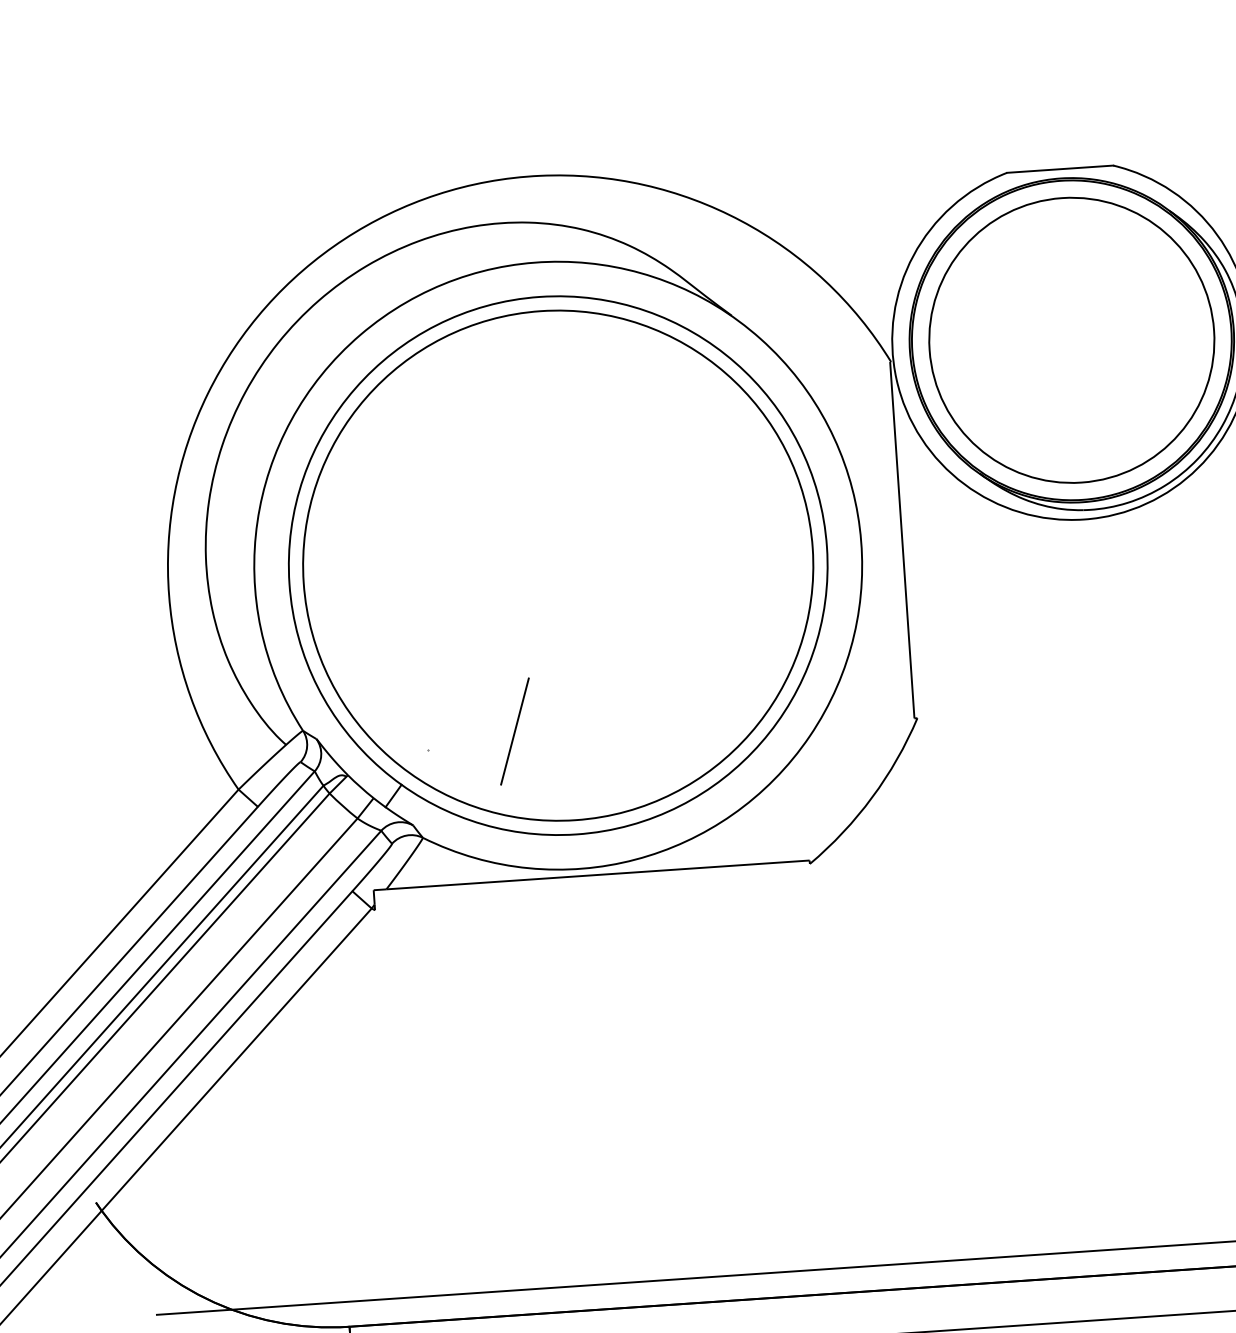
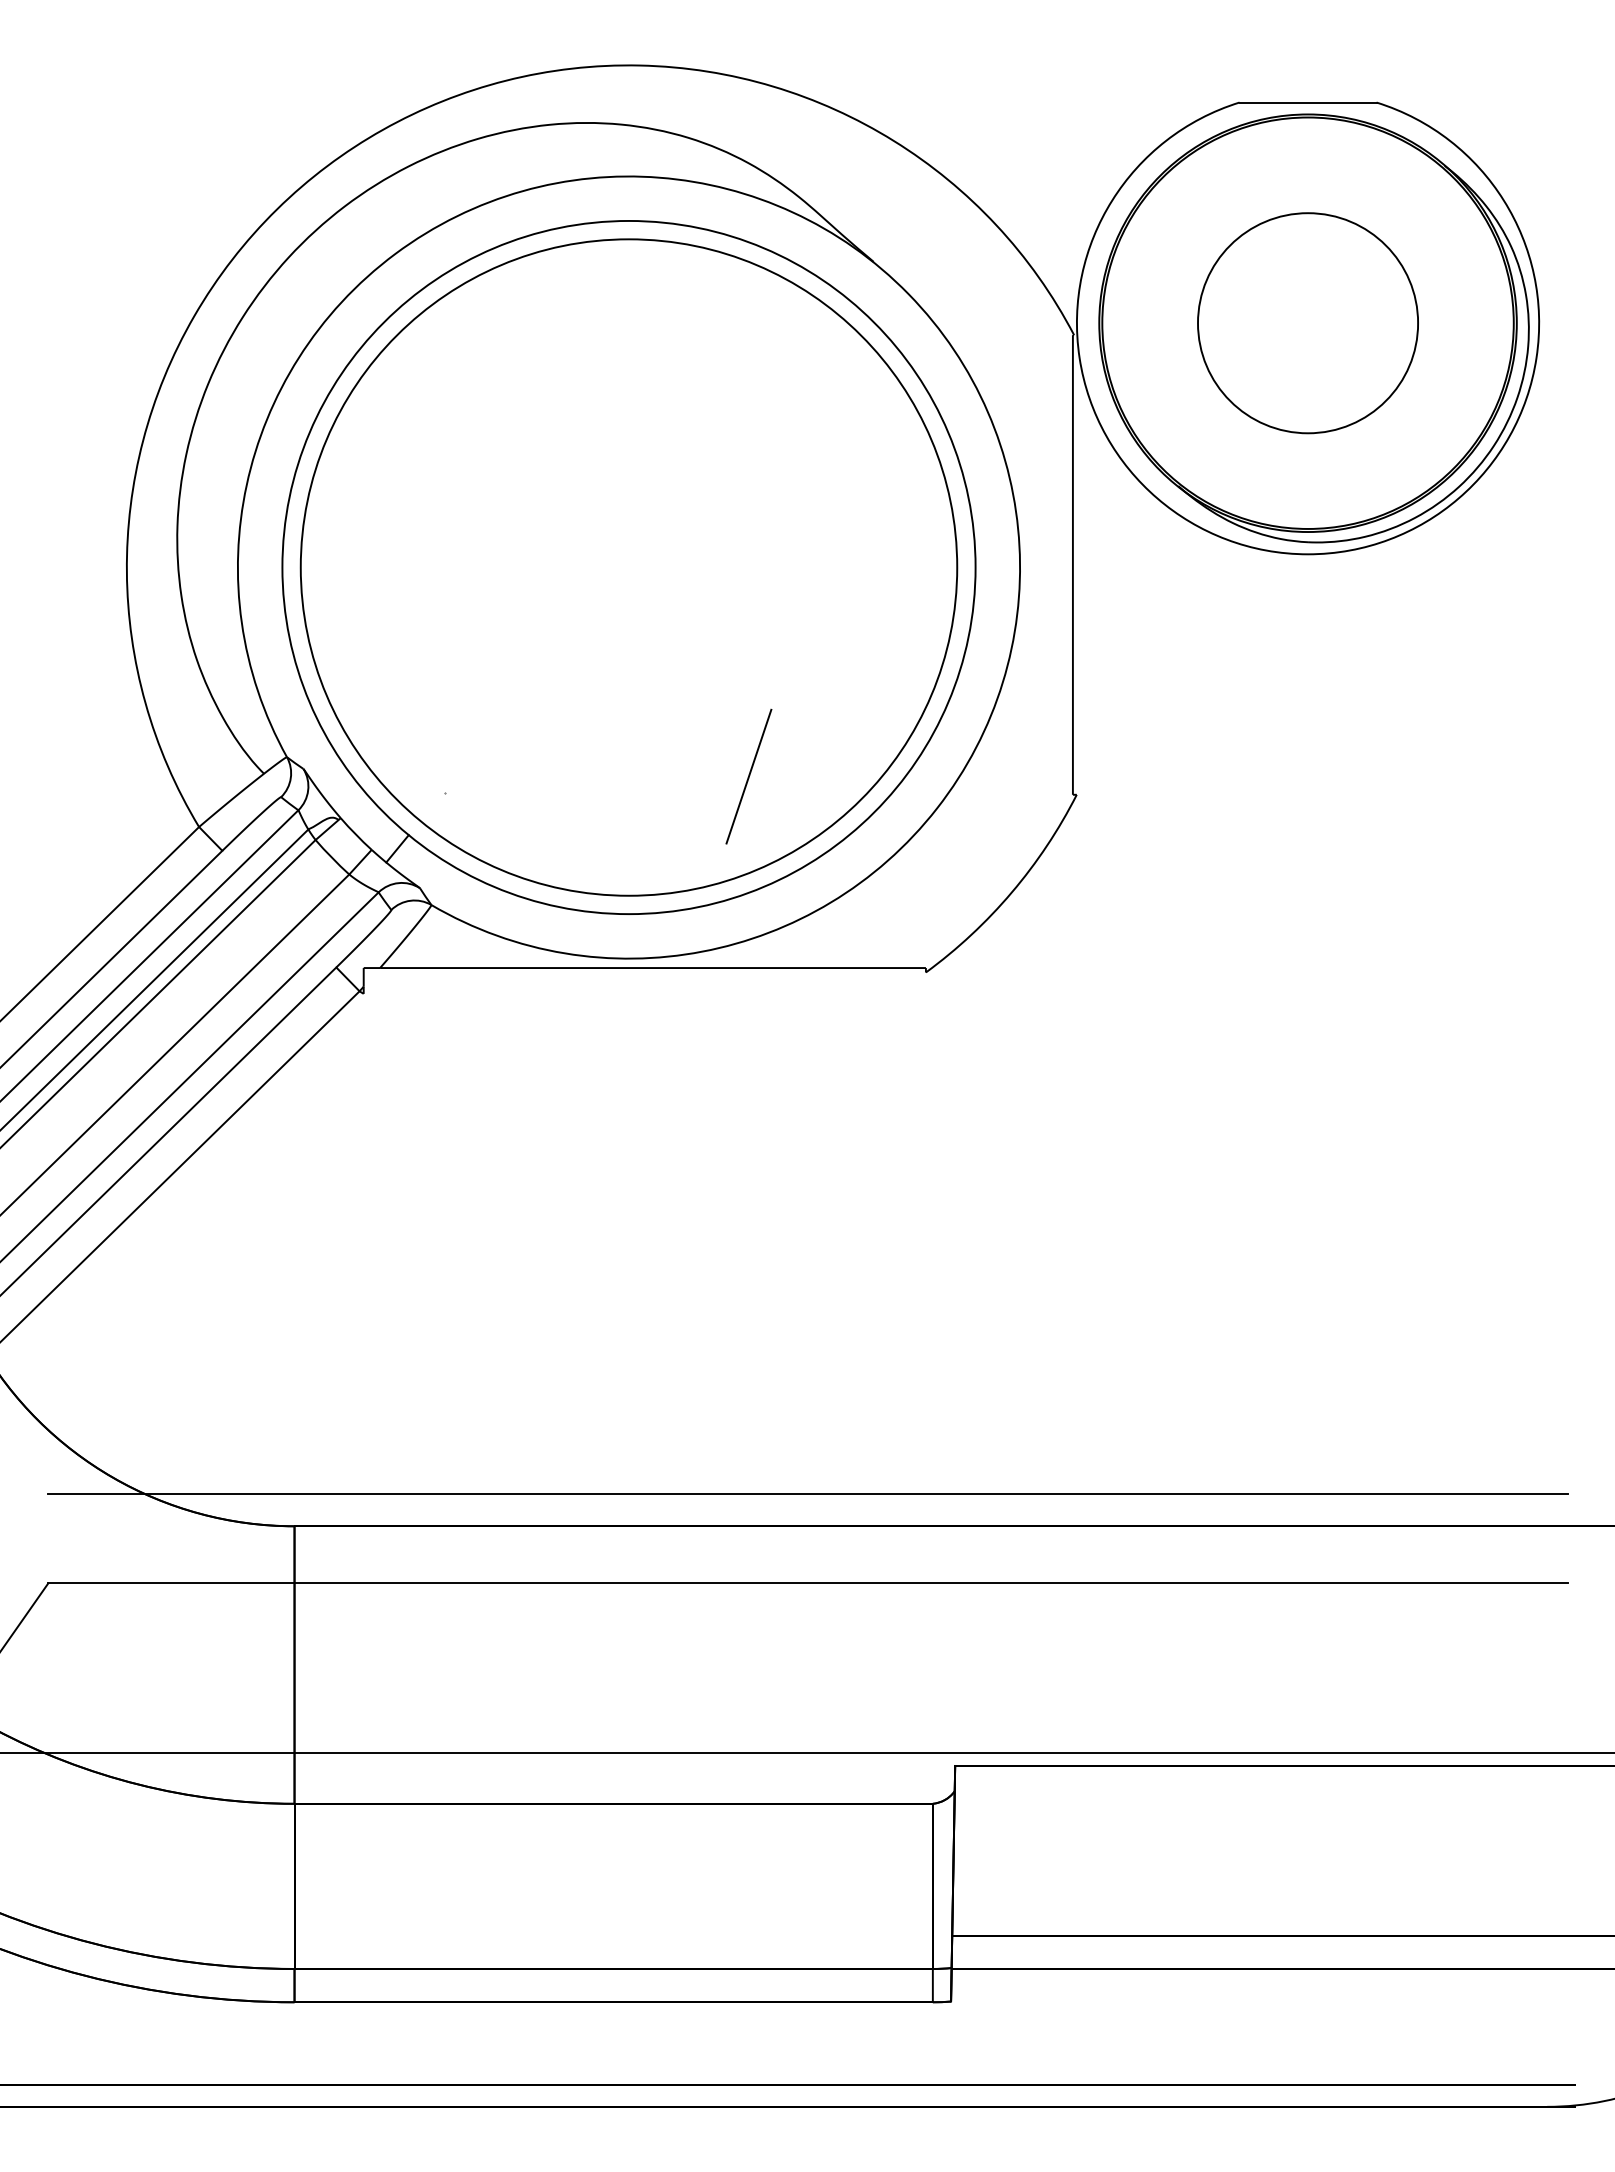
circle: (1071, 339) -> (1307, 322), size x0.6
line: (514, 731) -> (748, 776), moved

